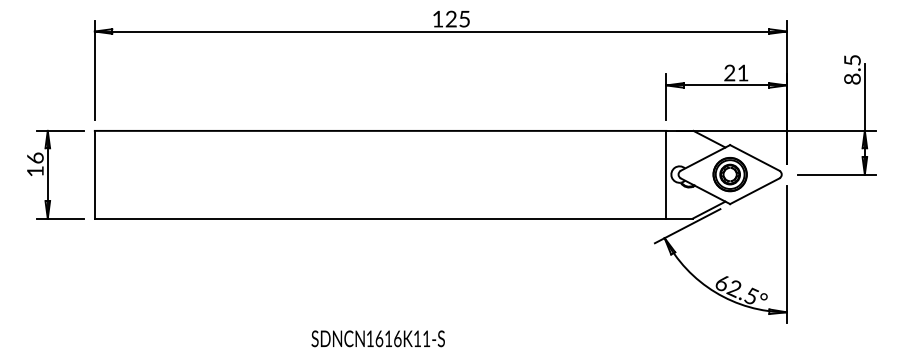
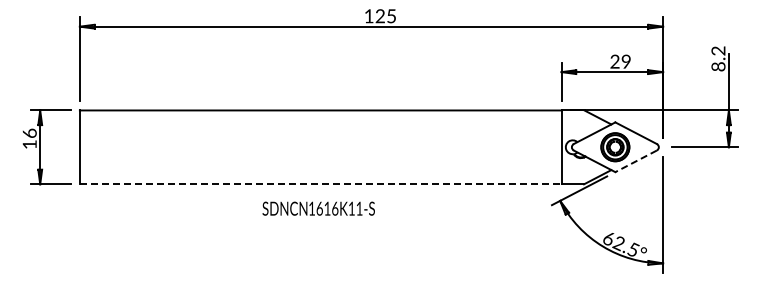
text: (852, 59) -> (718, 50), 8.5 -> 8.2
text: (742, 72) -> (625, 61), 21 -> 29
line: (754, 191) -> (635, 161), solid -> dashed
line: (380, 218) -> (320, 184), solid -> dashed
text: (377, 338) -> (318, 208), moved

